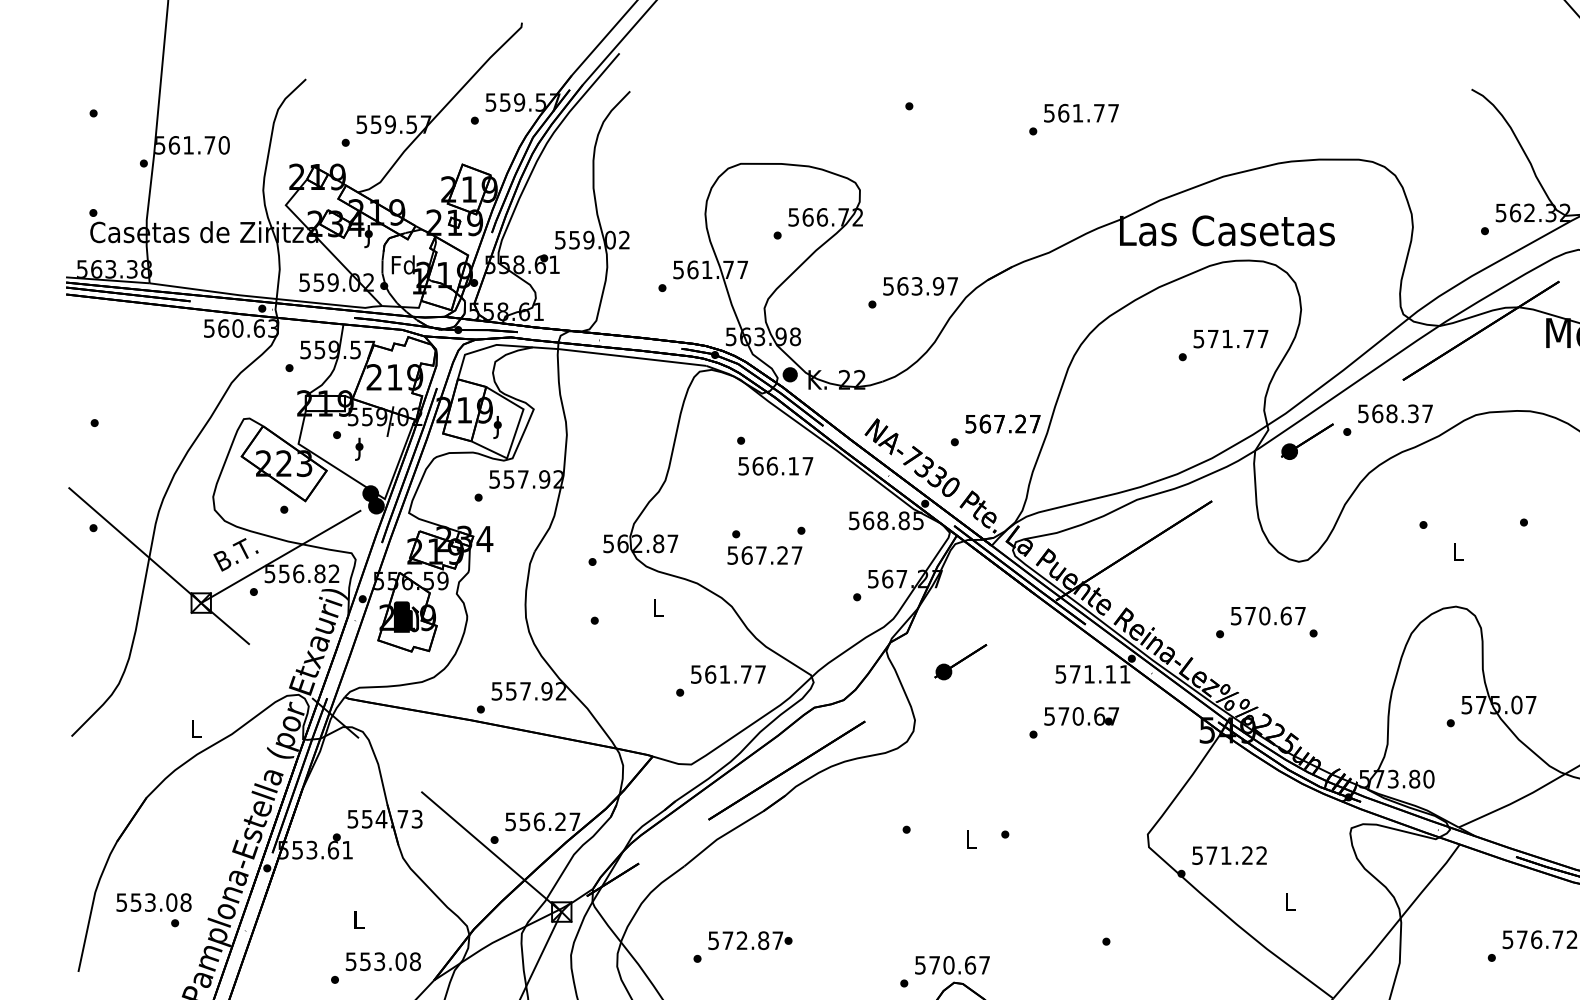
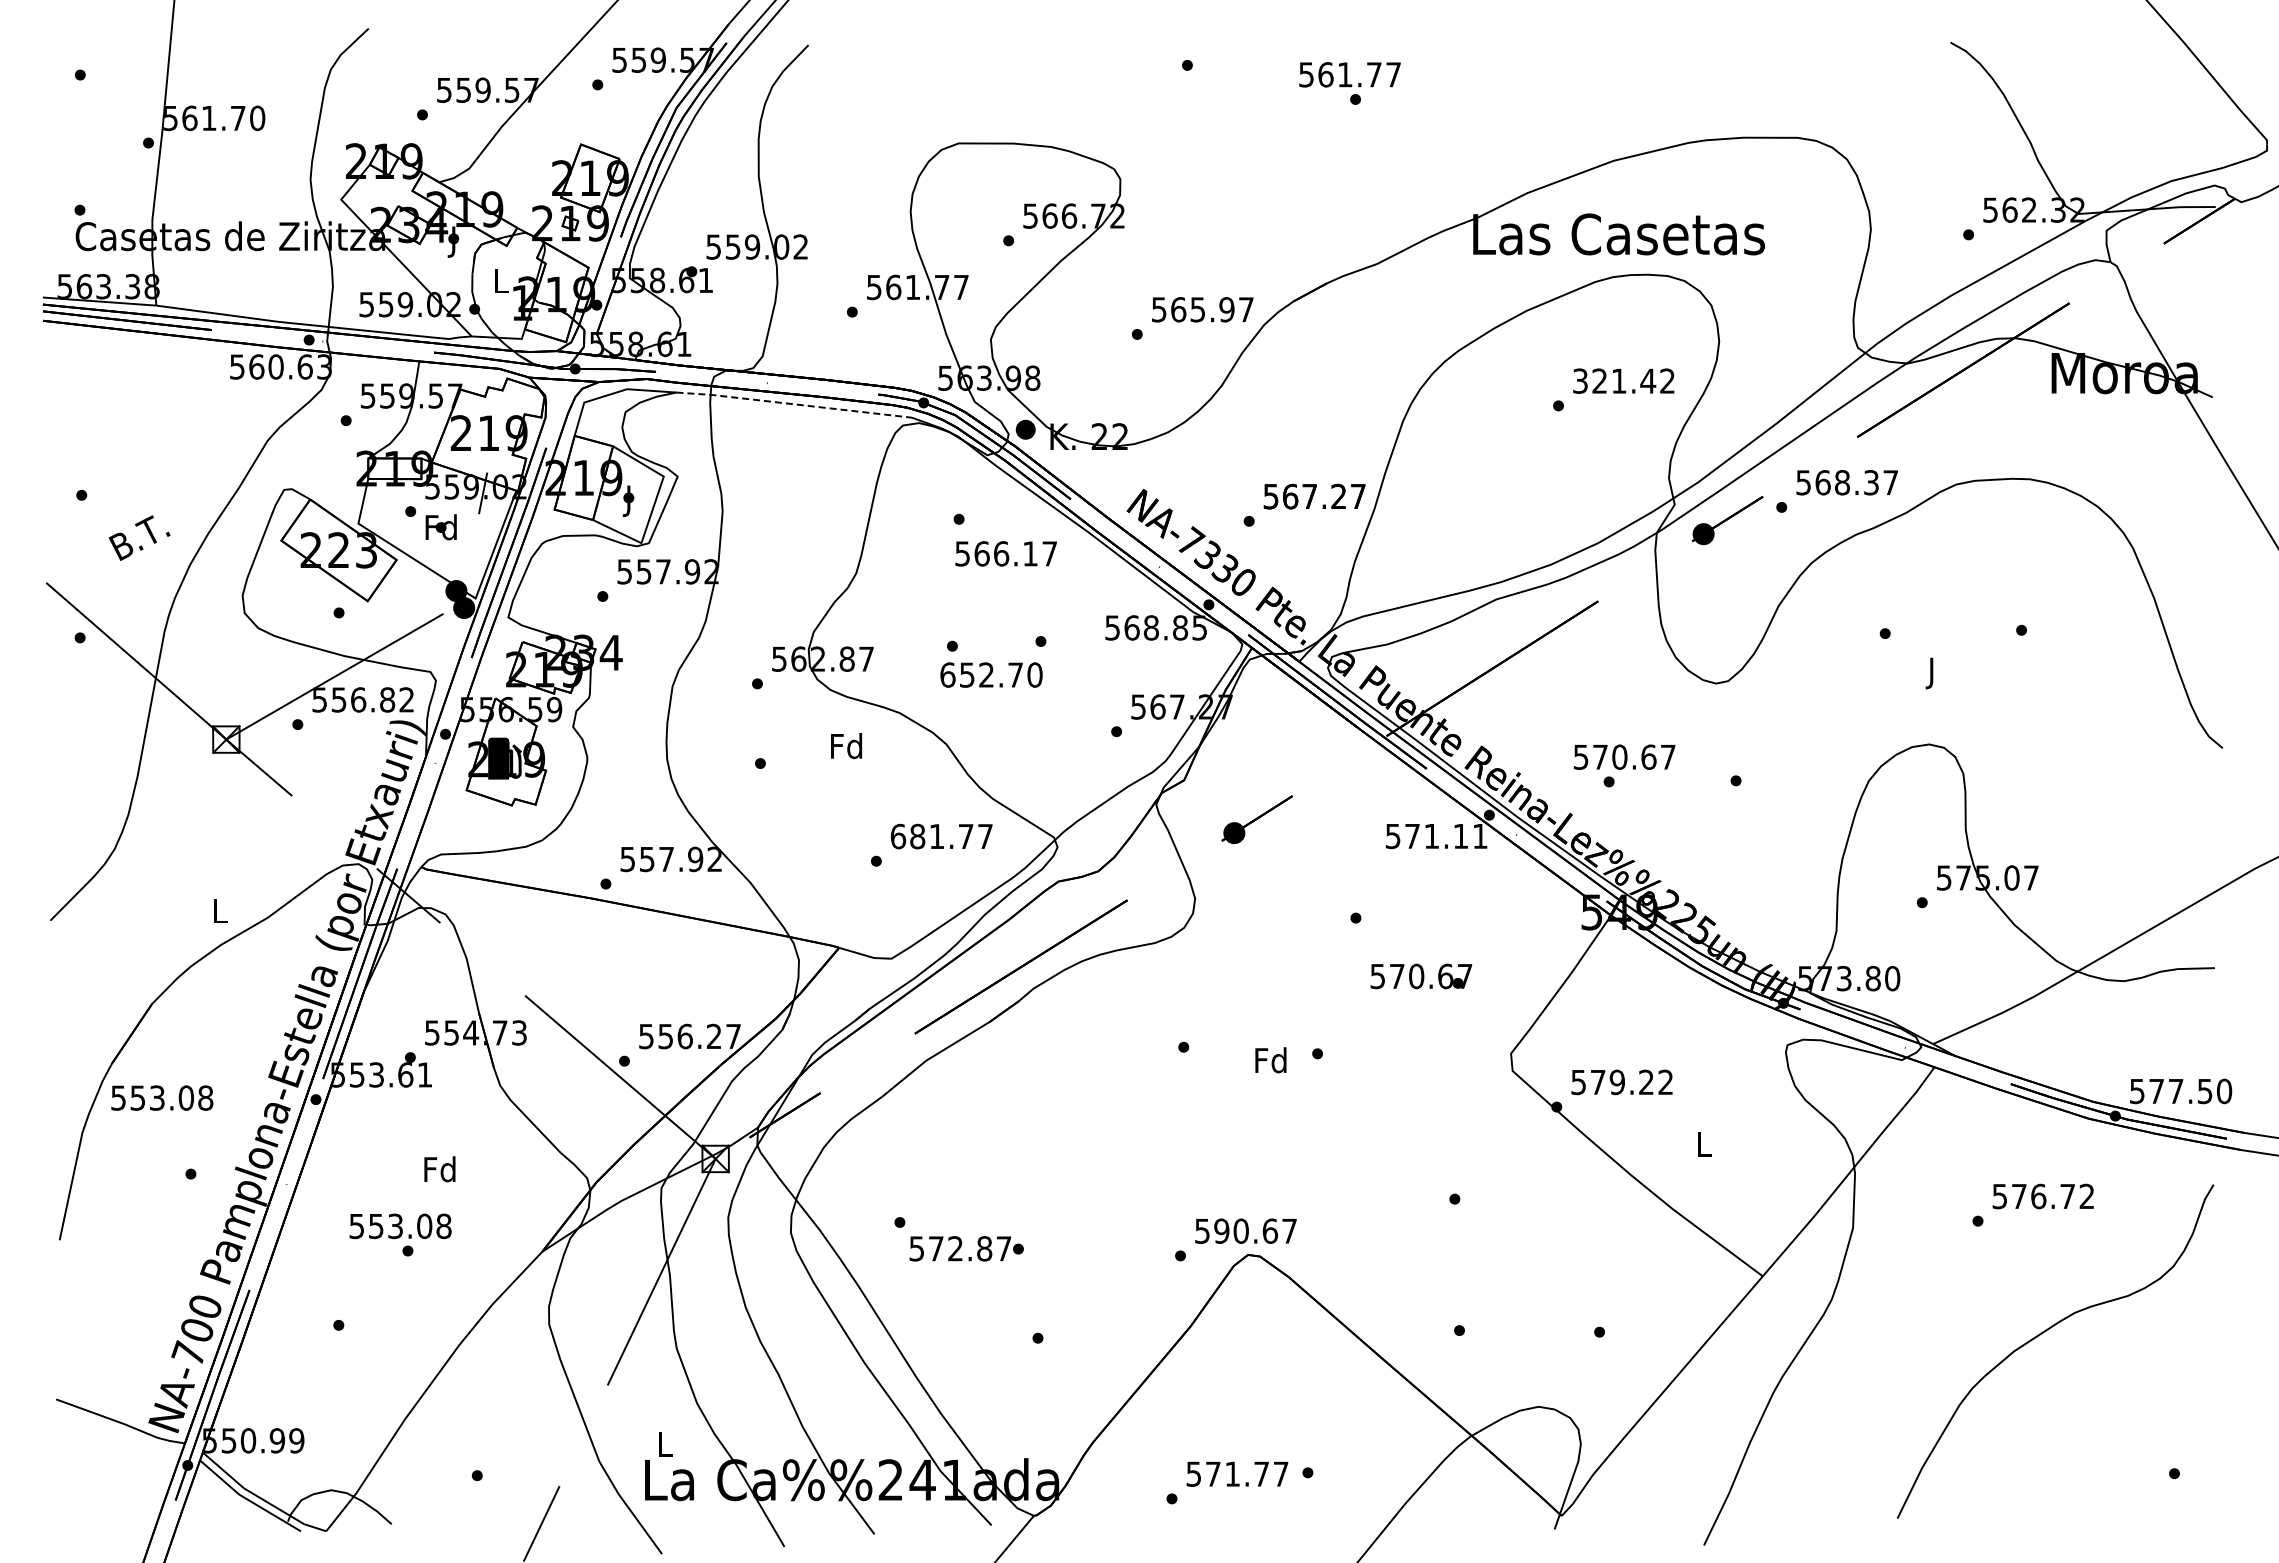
text: (1081, 113) -> (1349, 74), moved
text: (403, 264) -> (500, 280), Fd -> L
text: (917, 286) -> (1198, 309), 563.97 -> 565.97
text: (1230, 338) -> (1623, 380), 571.77 -> 321.42
line: (619, 356) -> (794, 404), solid -> dashed
text: (359, 449) -> (440, 530), J -> Fd
text: (235, 554) -> (139, 537), moved
text: (1458, 554) -> (1932, 673), L -> J
text: (765, 555) -> (991, 674), 567.27 -> 652.70
text: (658, 608) -> (846, 746), L -> Fd
text: (1268, 615) -> (1624, 756), moved
text: (703, 674) -> (907, 836), 561.77 -> 681.77
text: (1081, 716) -> (1421, 976), moved
text: (970, 839) -> (1270, 1060), L -> Fd
text: (1225, 855) -> (1616, 1082), 571.22 -> 579.22
text: (154, 902) -> (162, 1097), moved
text: (358, 919) -> (439, 1169), L -> Fd
text: (750, 940) -> (966, 1248), moved
text: (383, 961) -> (400, 1226), moved
text: (934, 964) -> (1221, 1230), 570.67 -> 590.67

